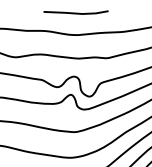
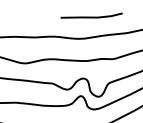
line: (75, 12) -> (91, 16), moved

